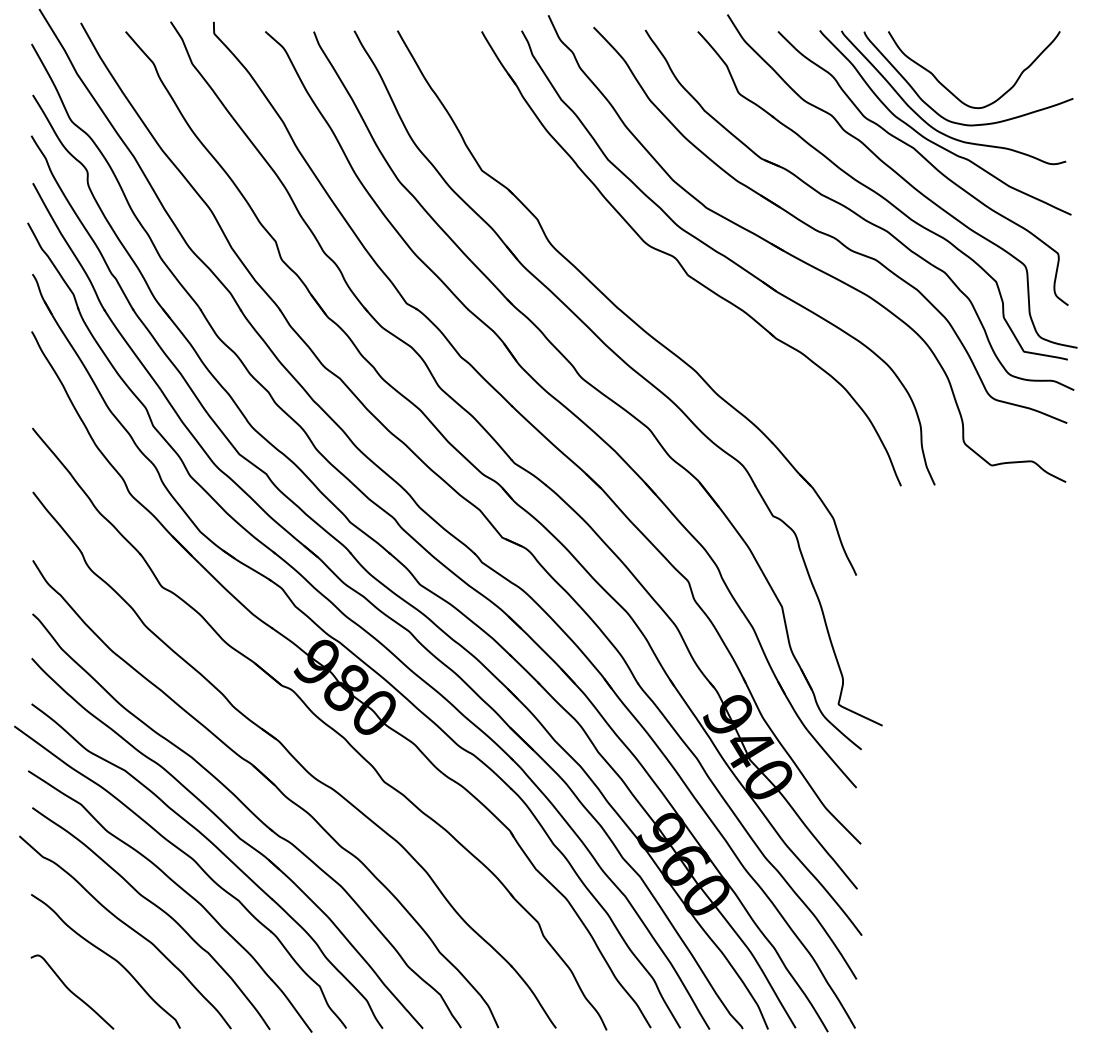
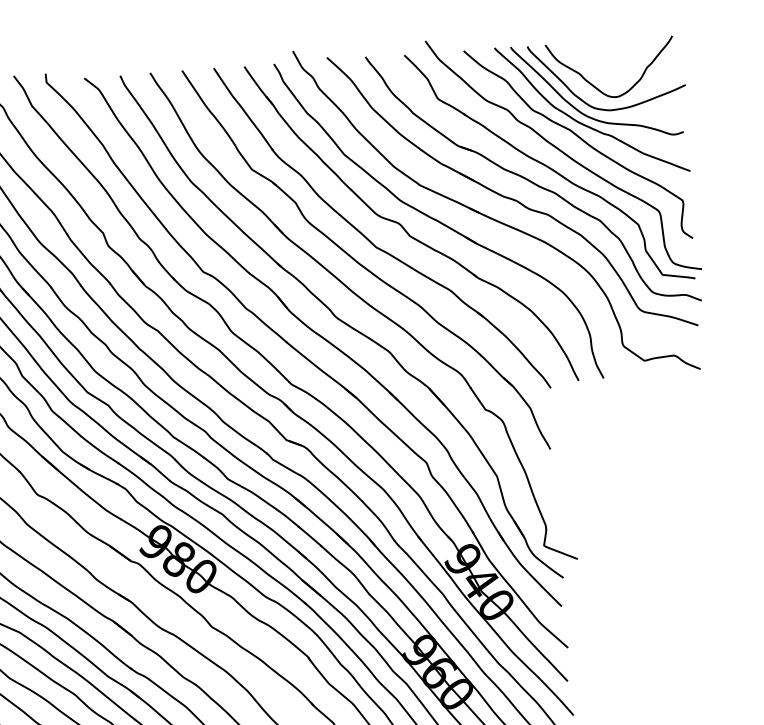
part: (634, 277) -> (370, 240), added

